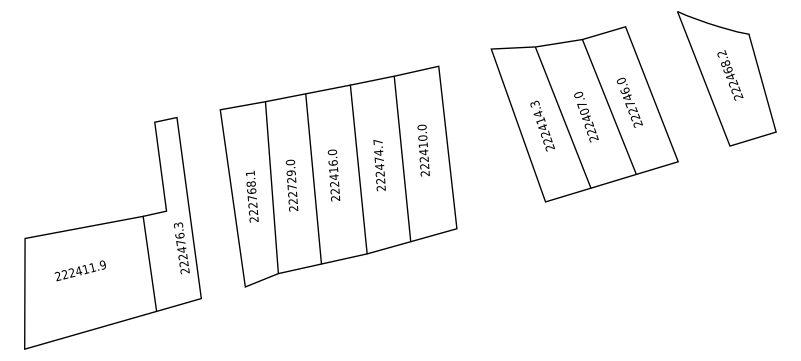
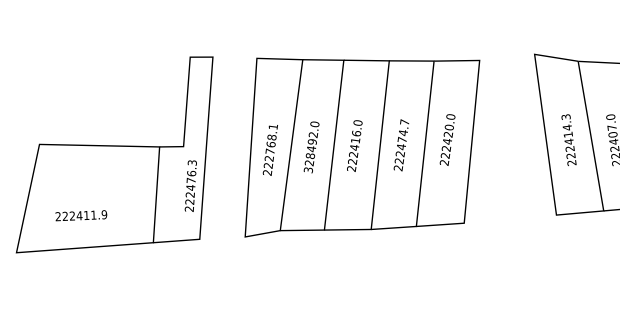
text: (422, 145) -> (447, 134), 222410.0 -> 222420.0
text: (292, 190) -> (311, 152), 222729.0 -> 328492.0
text: (79, 270) -> (80, 215), moved

